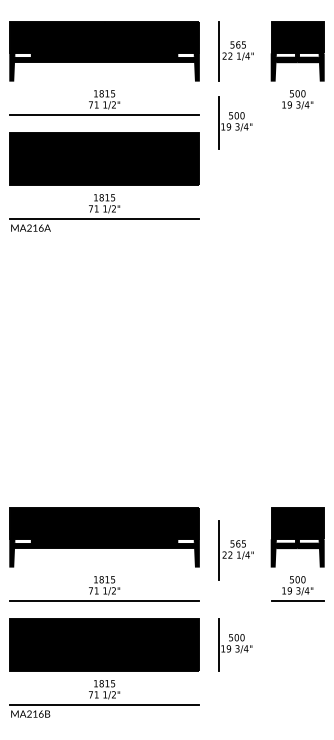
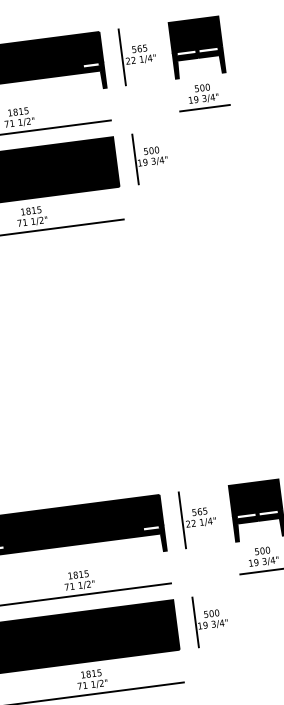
line: (297, 115) -> (204, 108), added
part: (235, 122) -> (151, 157), moved
part: (235, 550) -> (198, 518), moved

